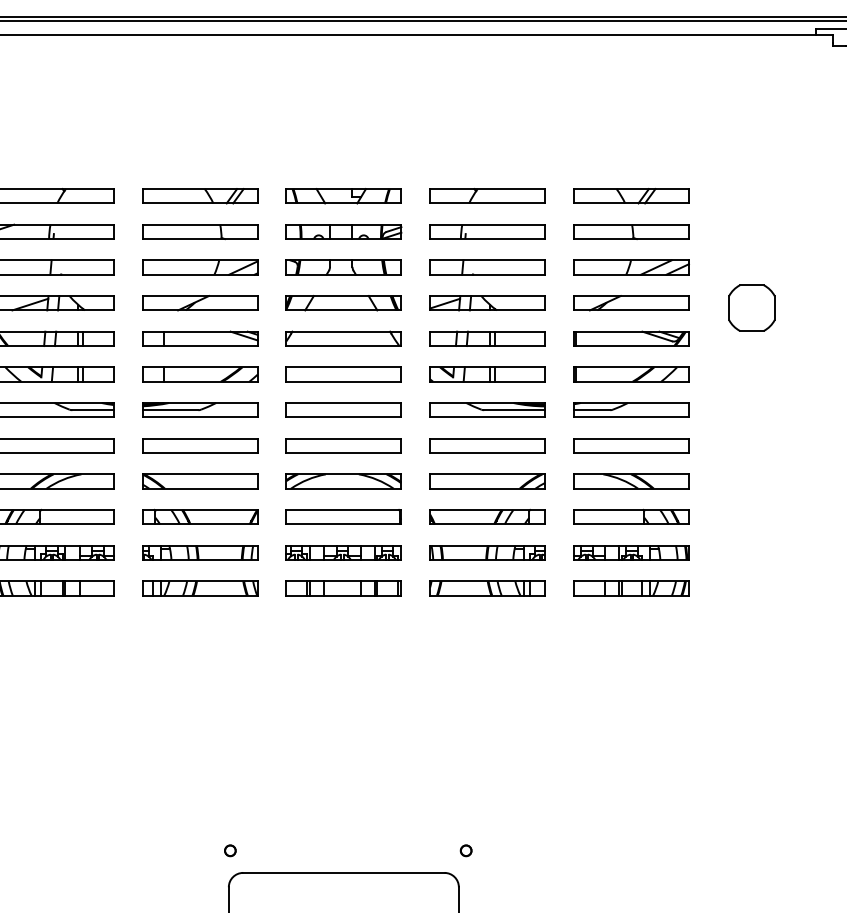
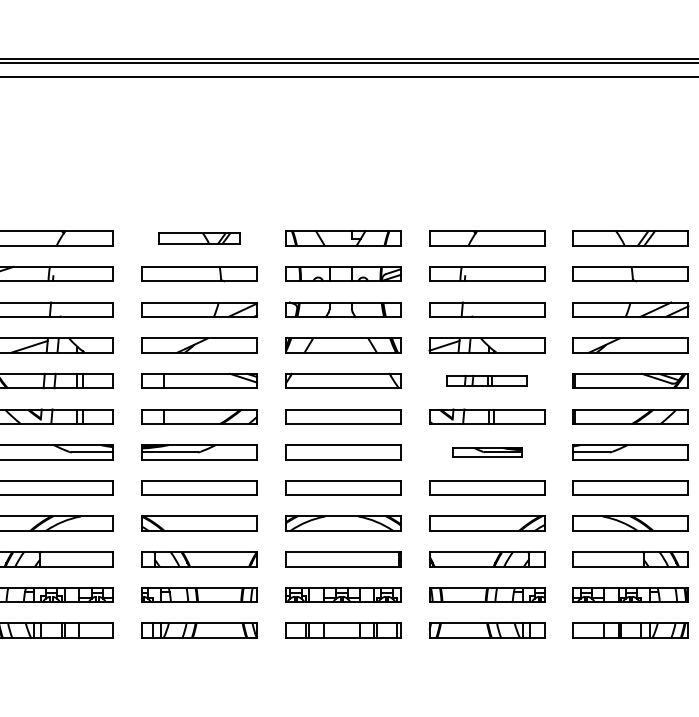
part: (200, 196) -> (199, 238), size x0.7
part: (487, 338) -> (486, 380), size x0.7
part: (487, 409) -> (486, 451), size x0.6

